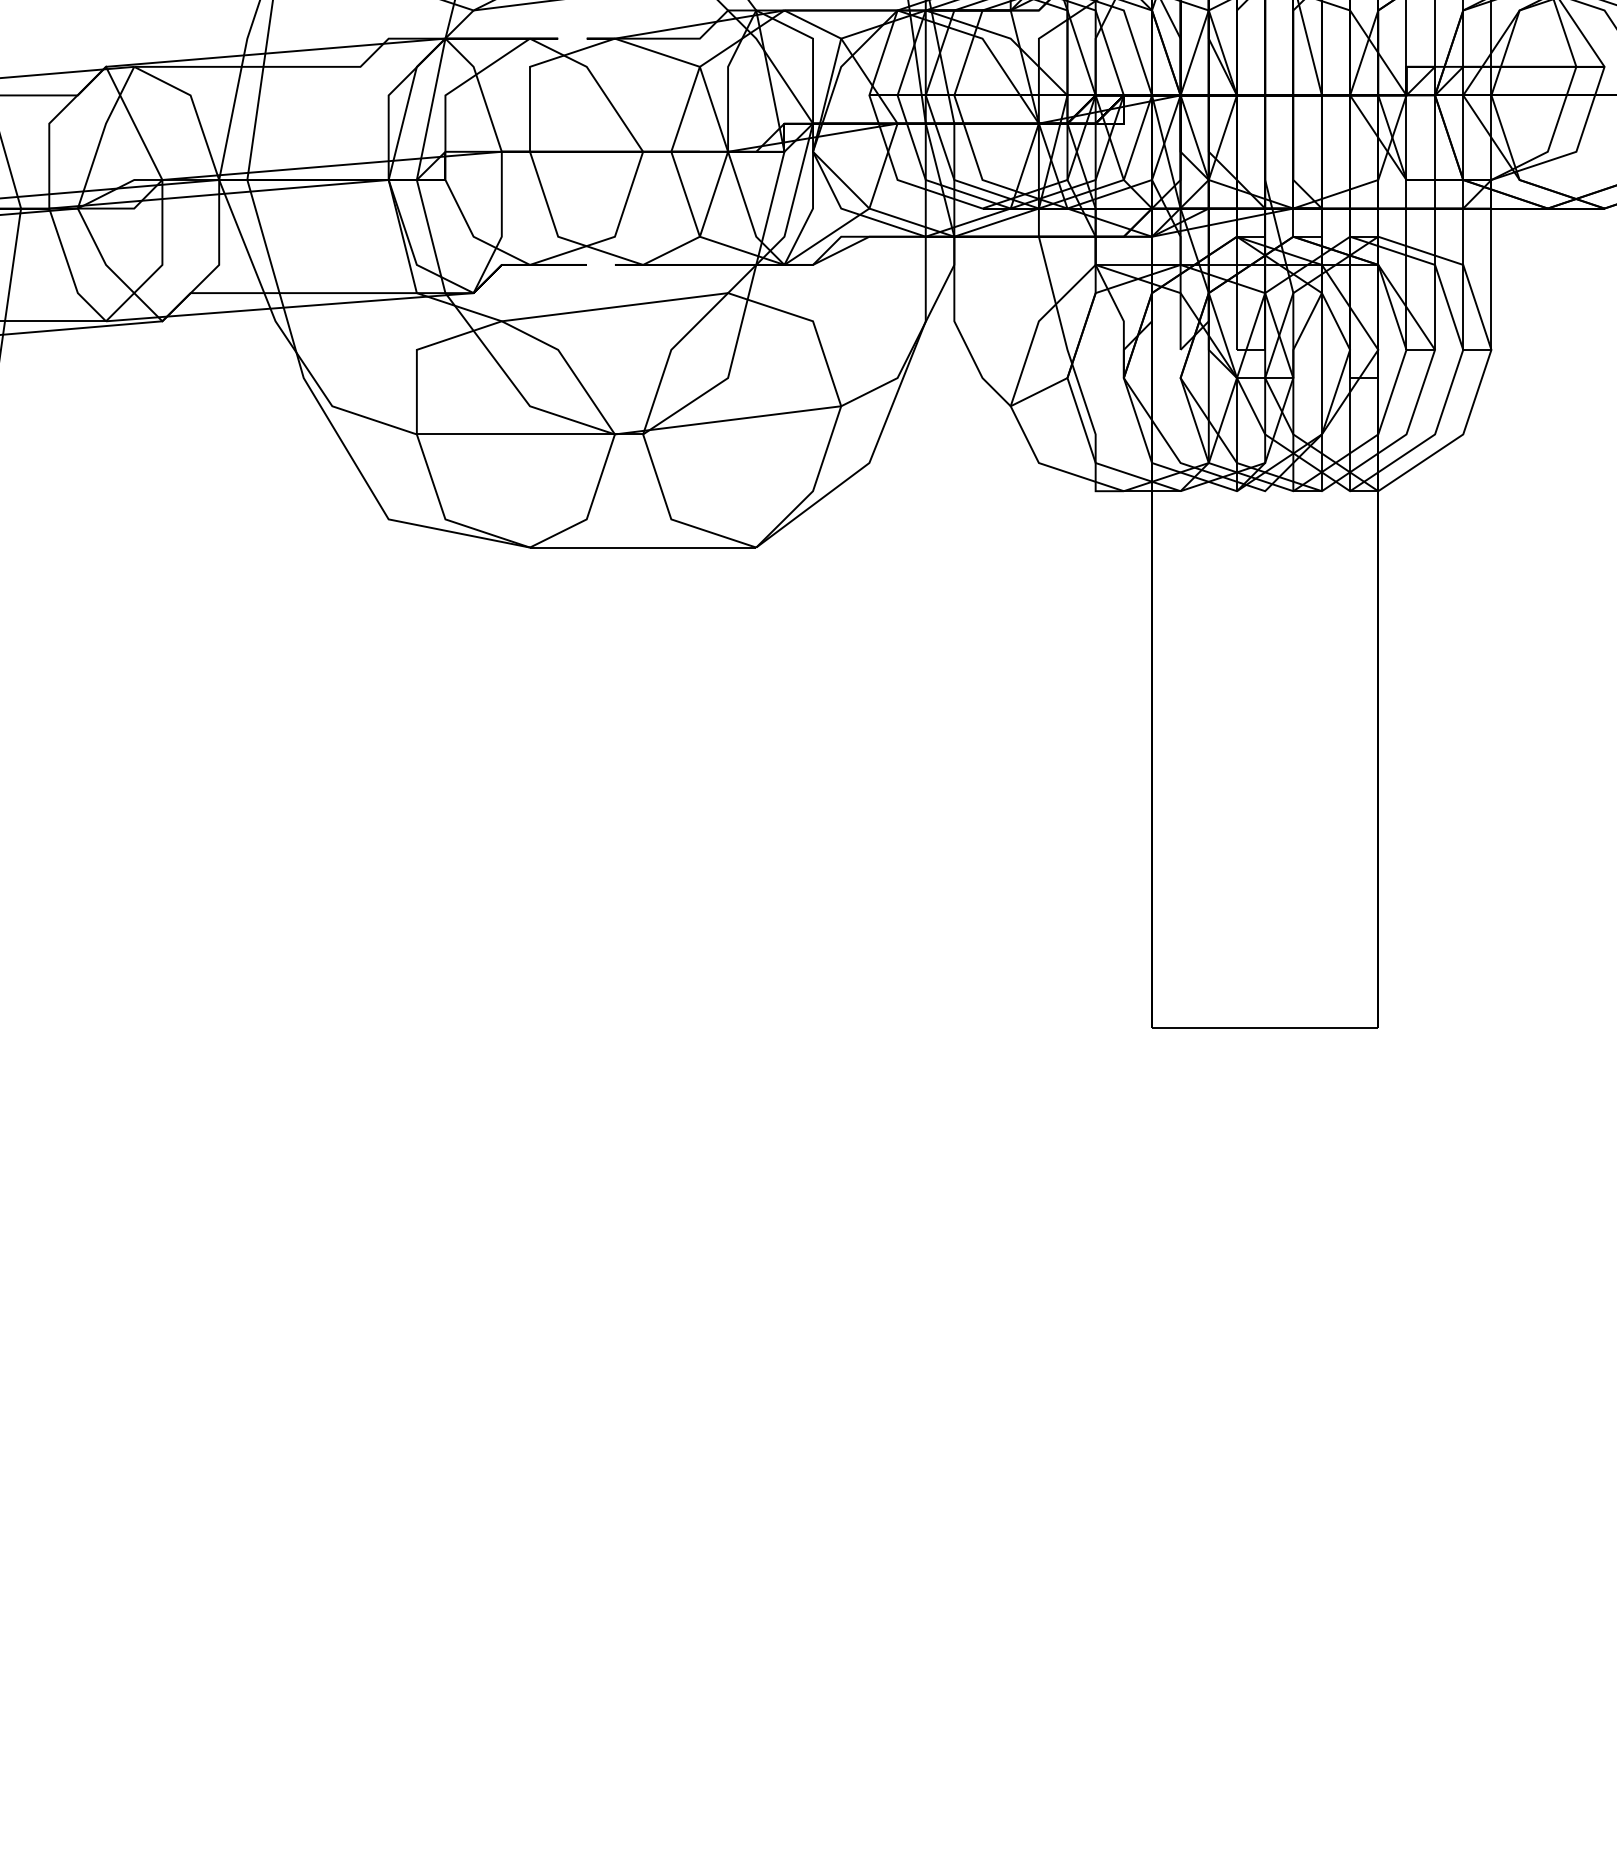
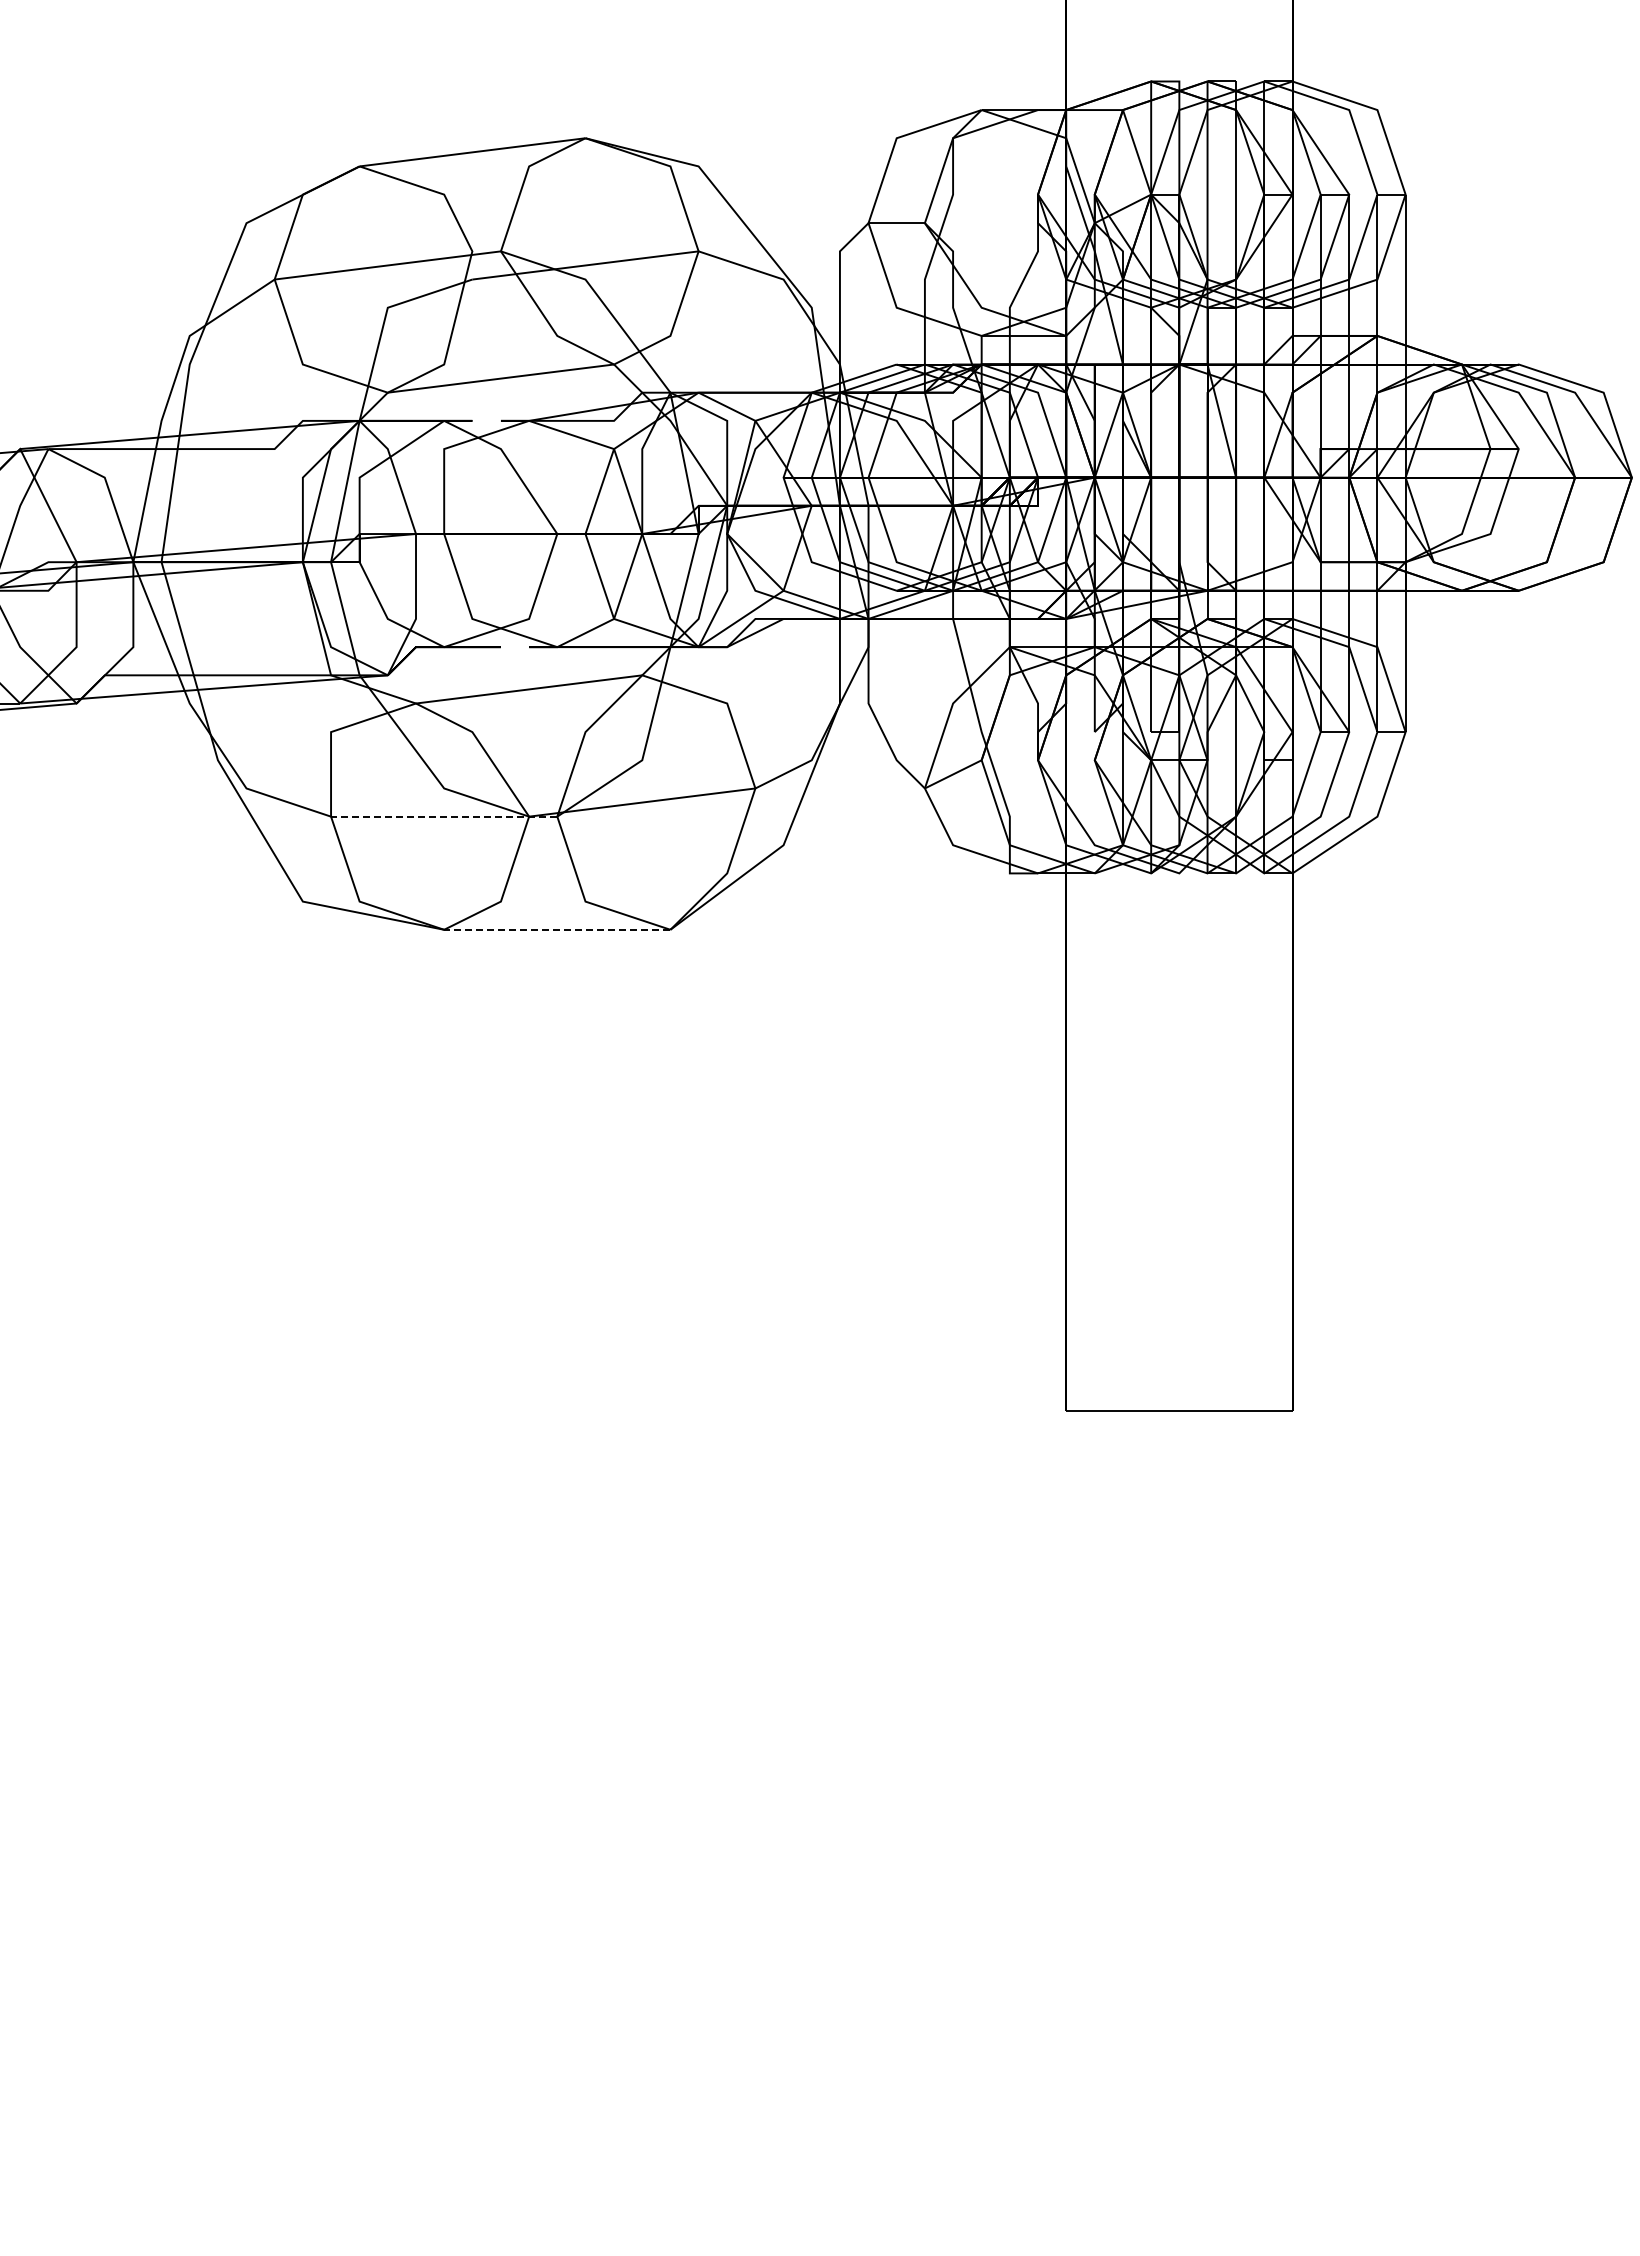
line: (529, 434) -> (443, 816), solid -> dashed
line: (642, 547) -> (556, 929), solid -> dashed

